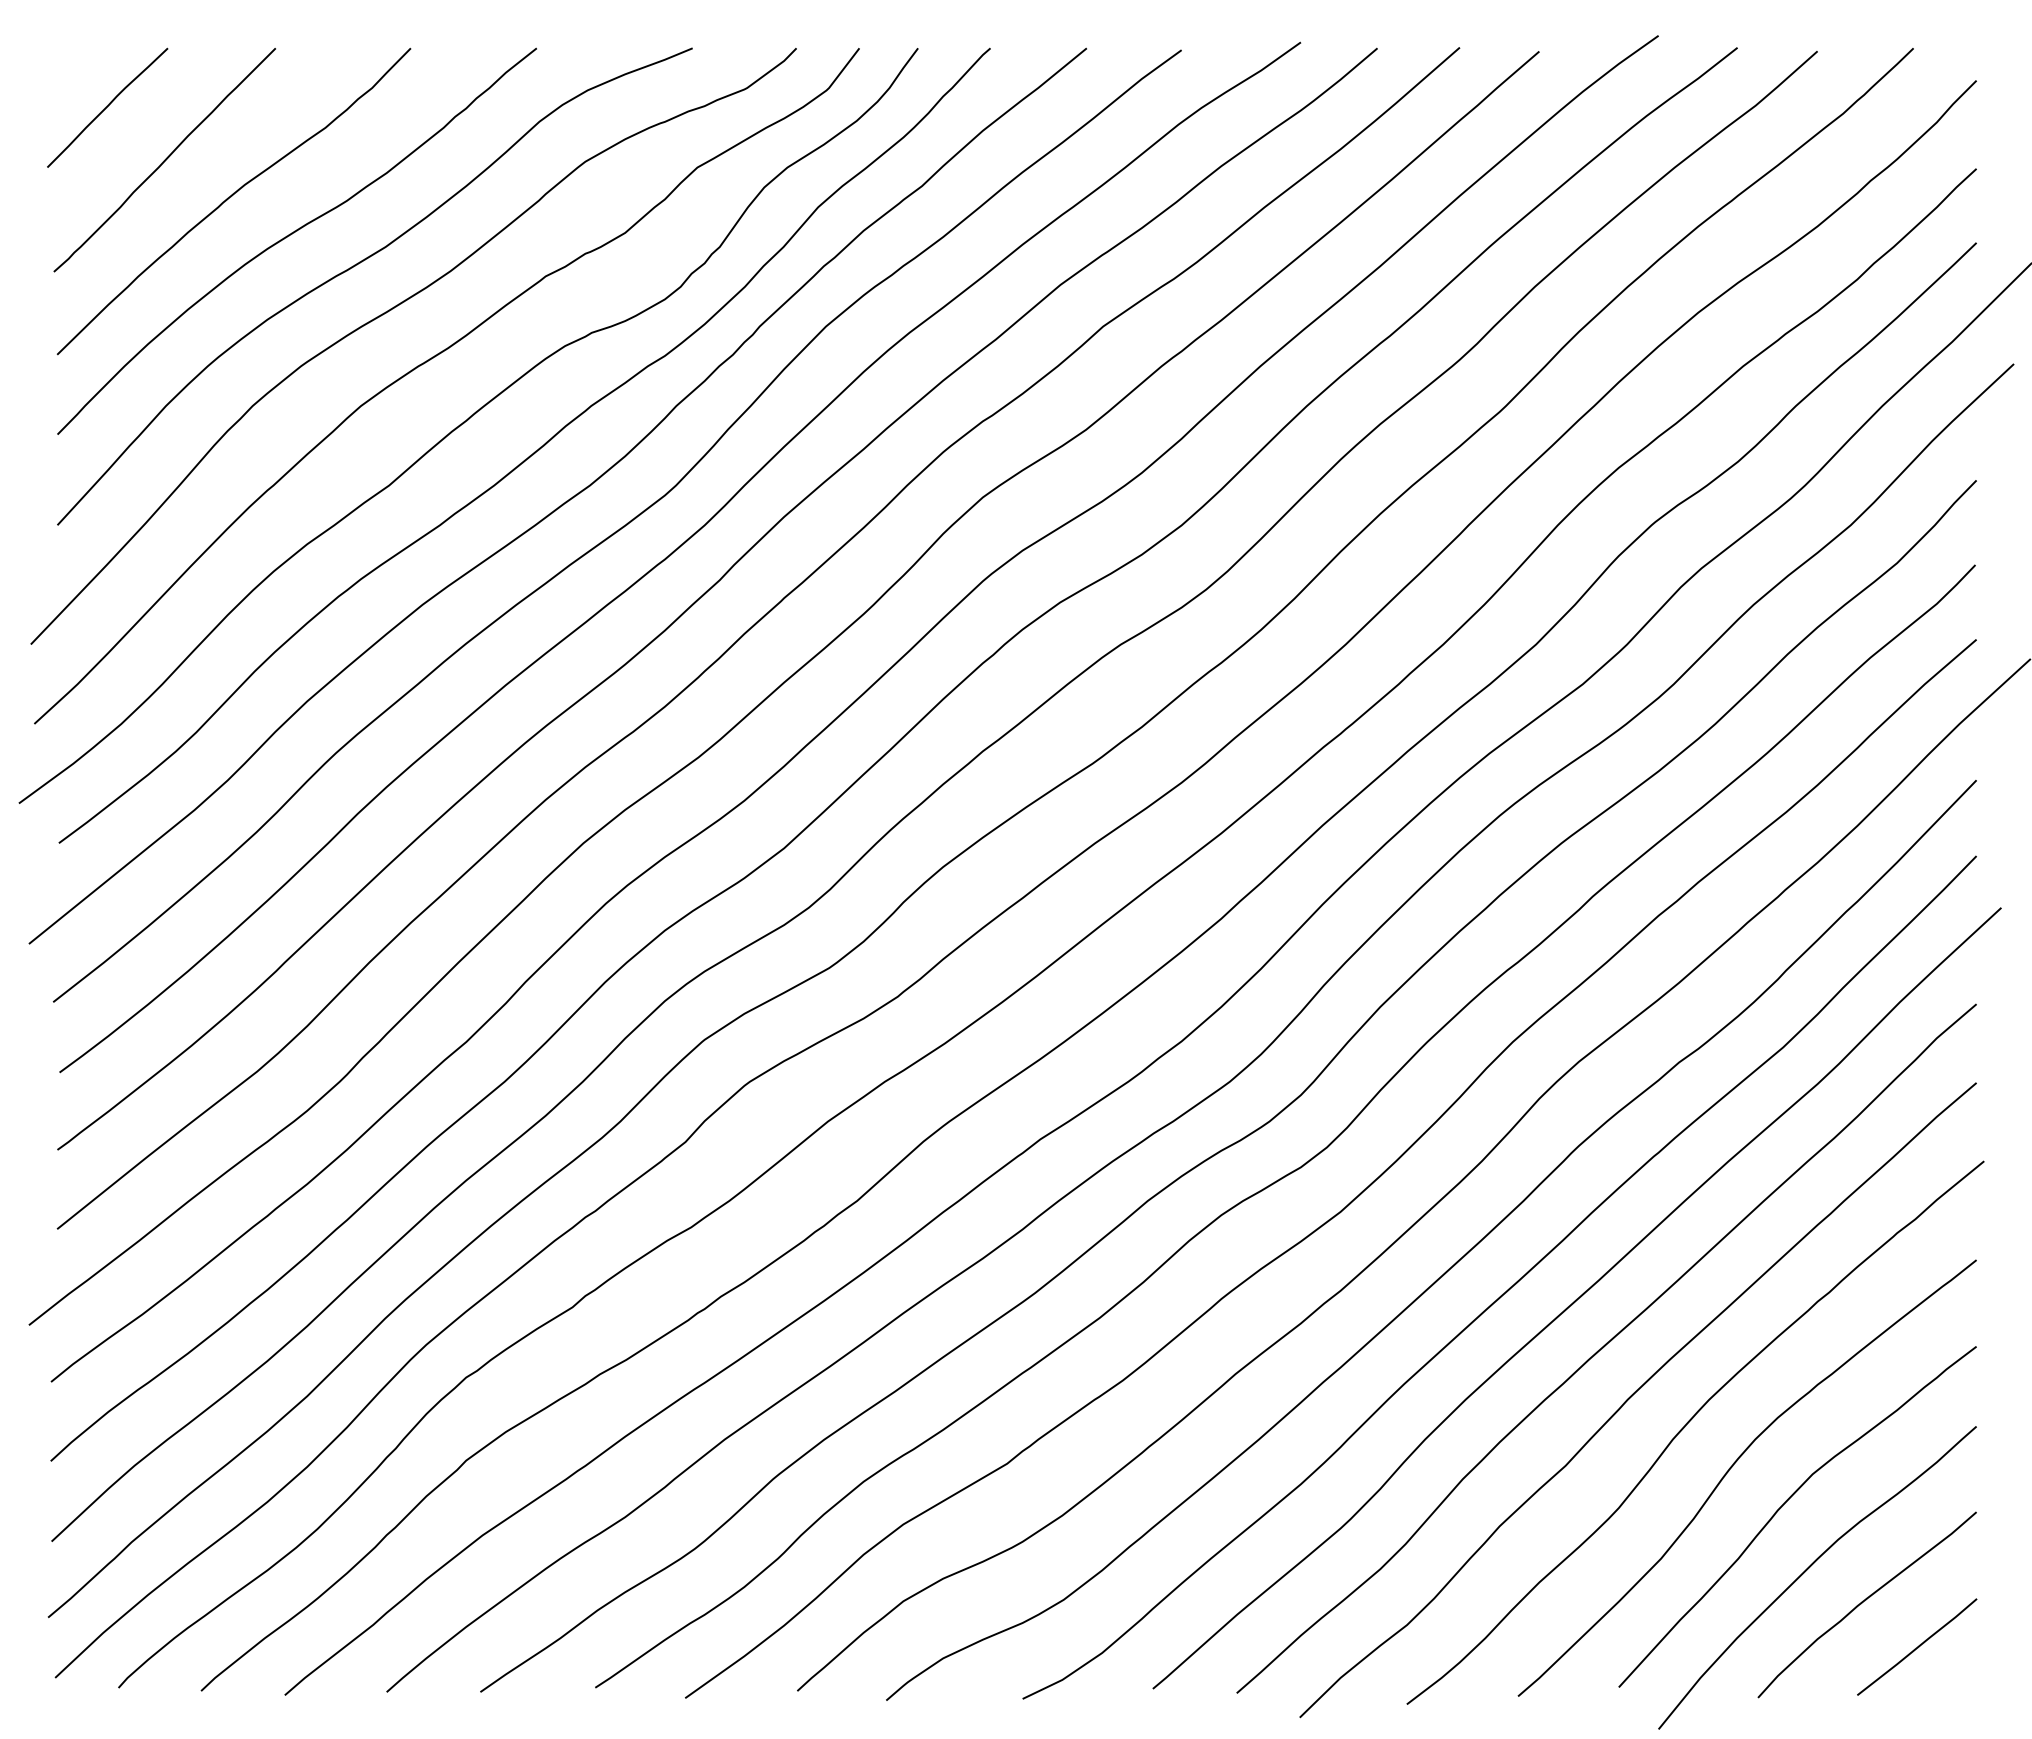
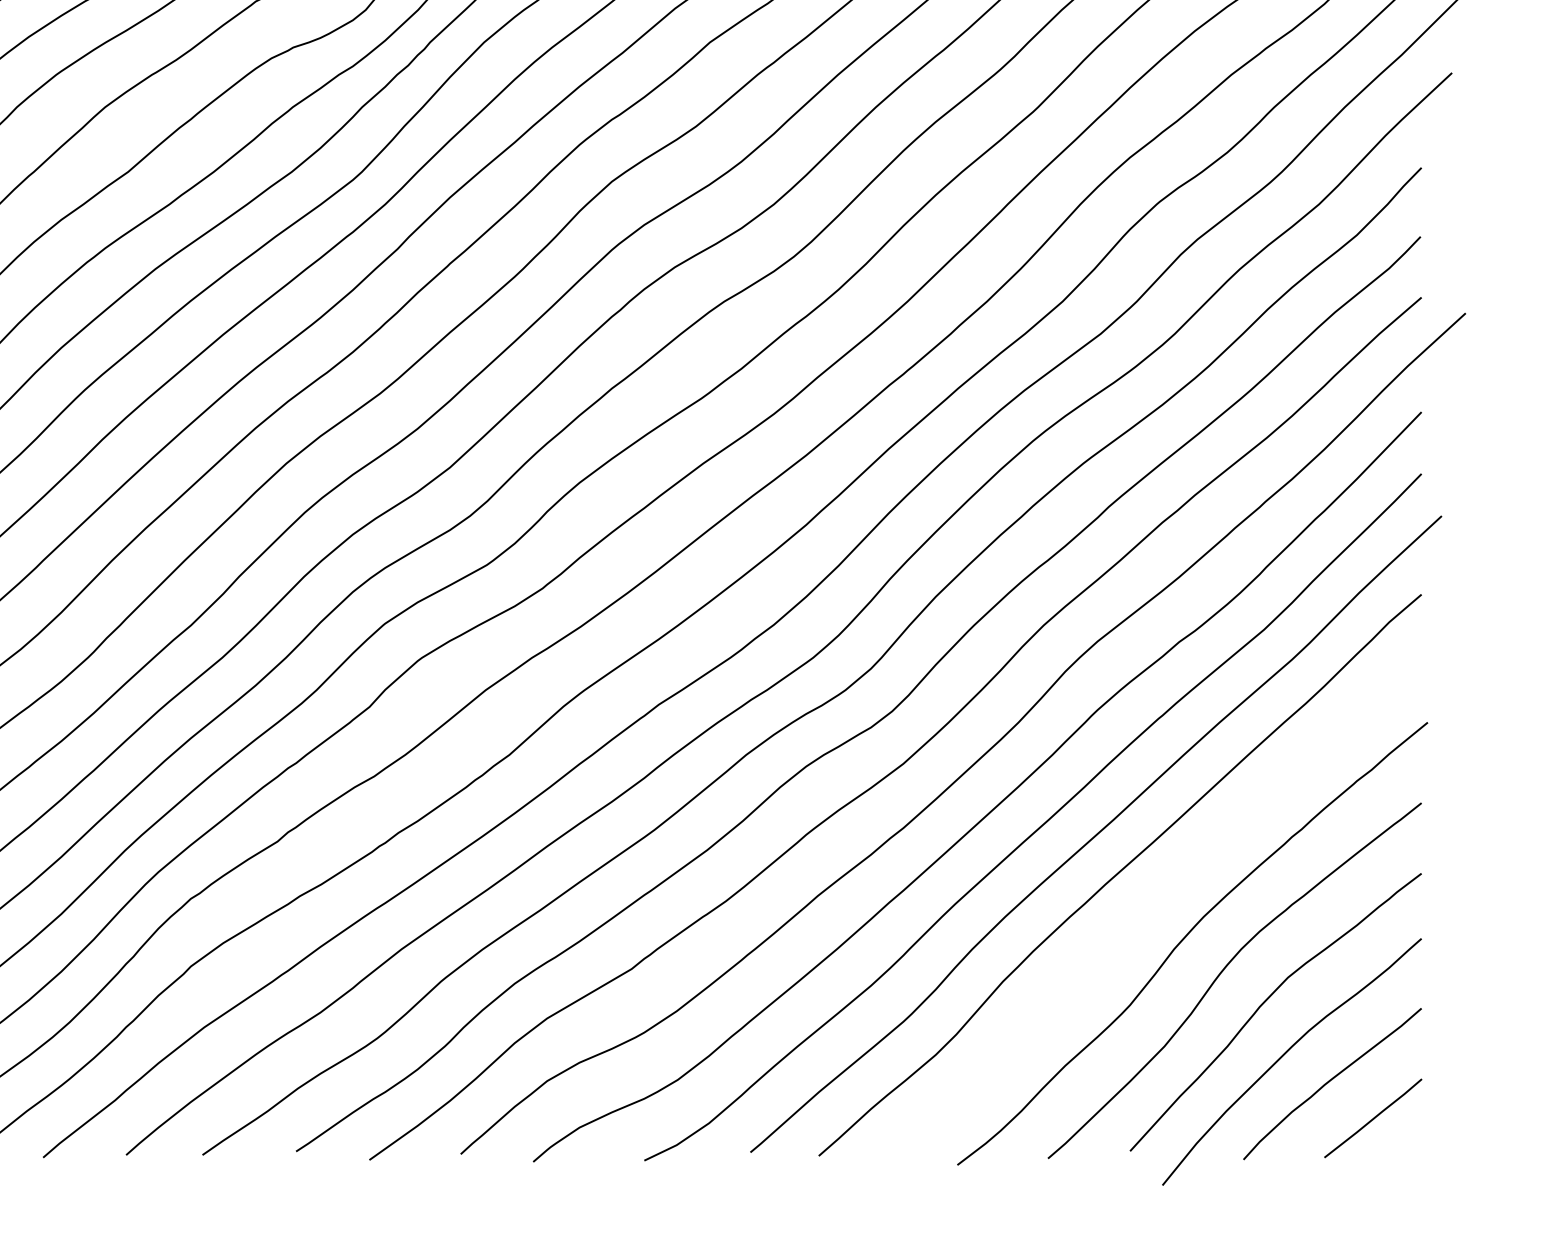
curve: (1633, 1395) -> (1142, 913), removed

